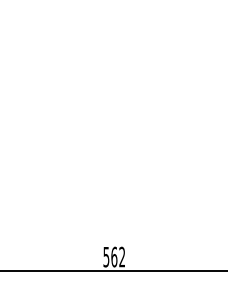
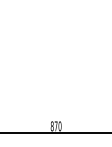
text: (112, 257) -> (55, 126), 562 -> 870

